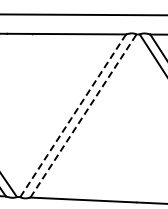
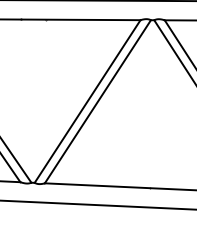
line: (73, 115) -> (87, 101), dashed -> solid
line: (84, 115) -> (98, 101), dashed -> solid

